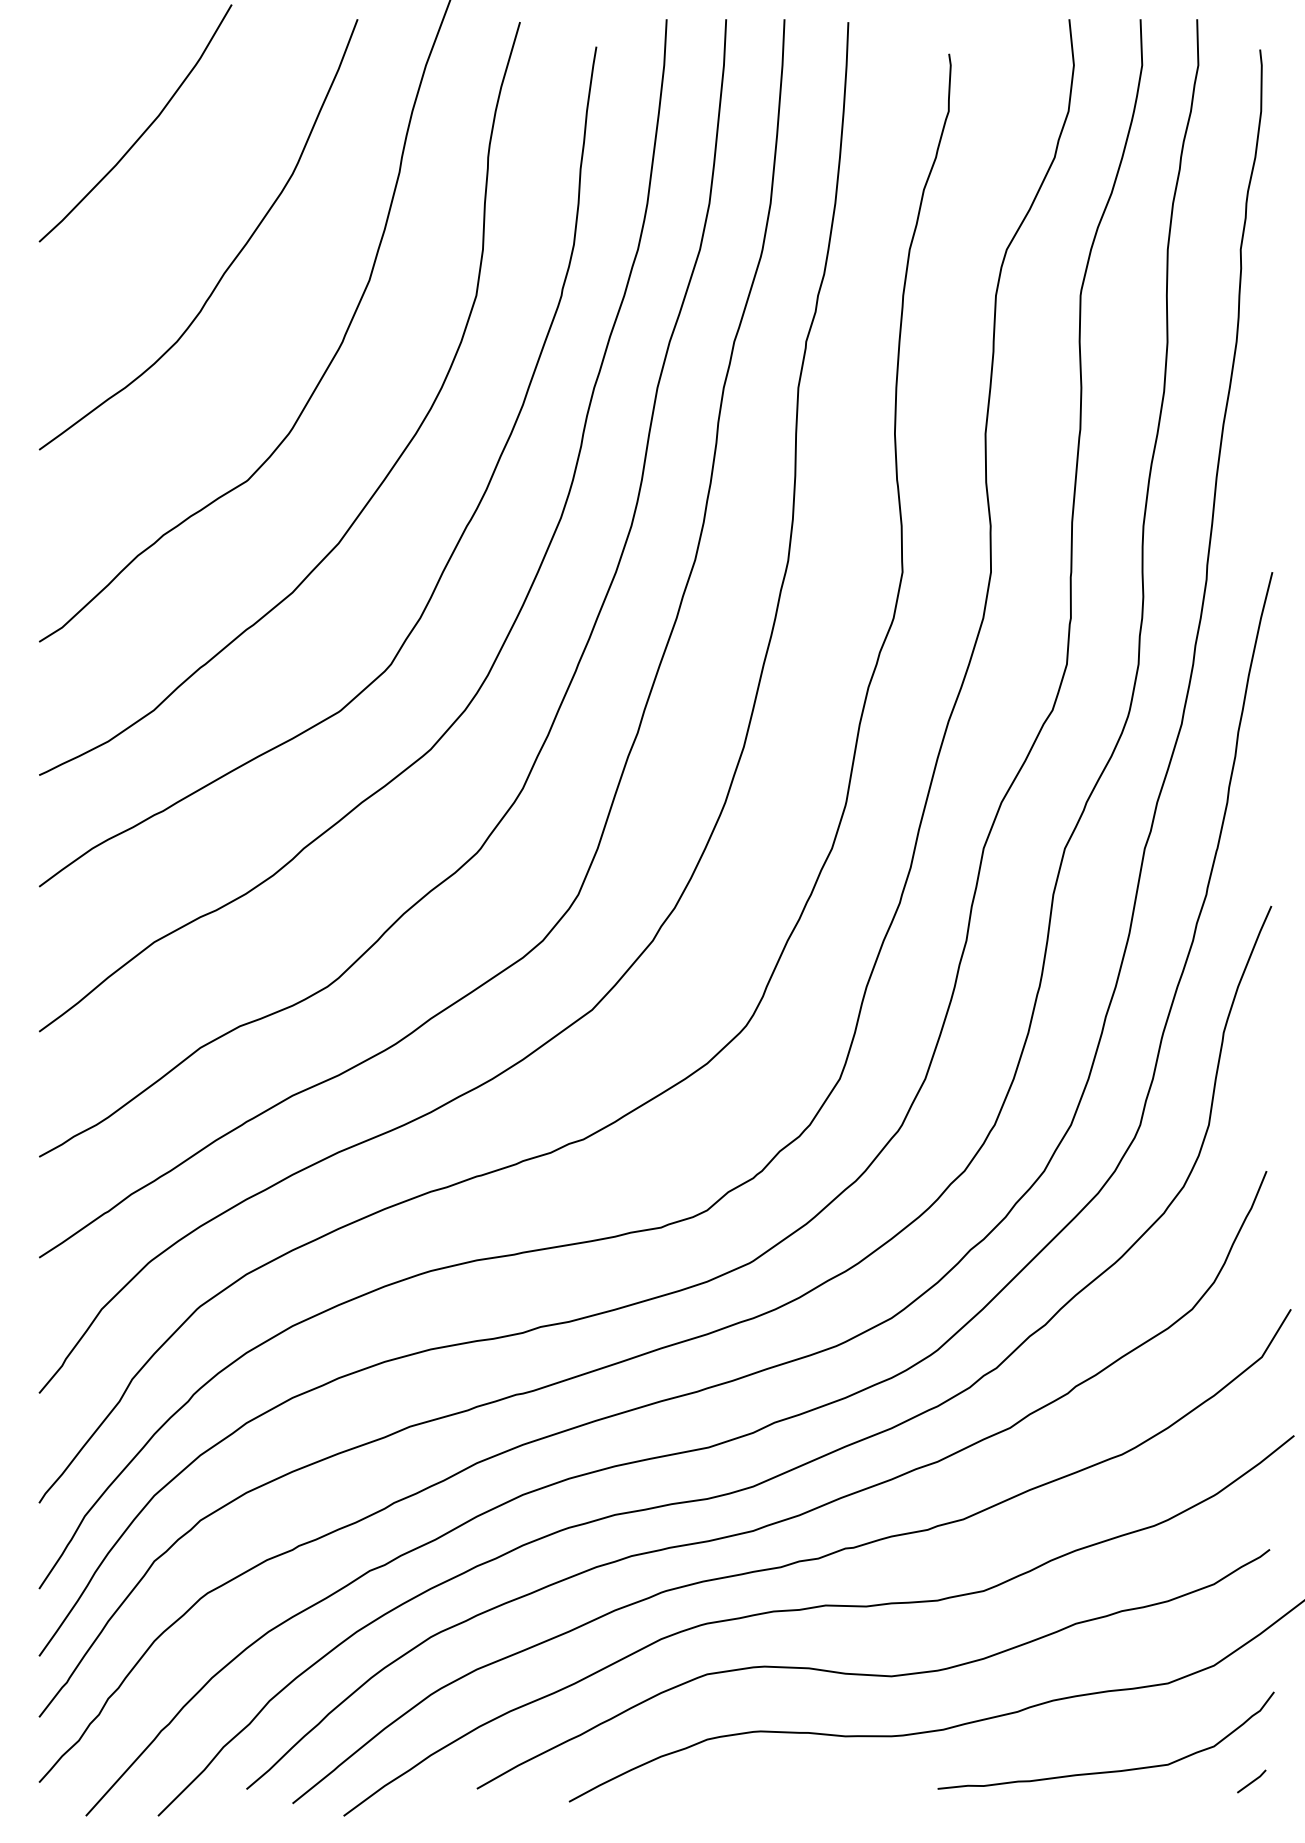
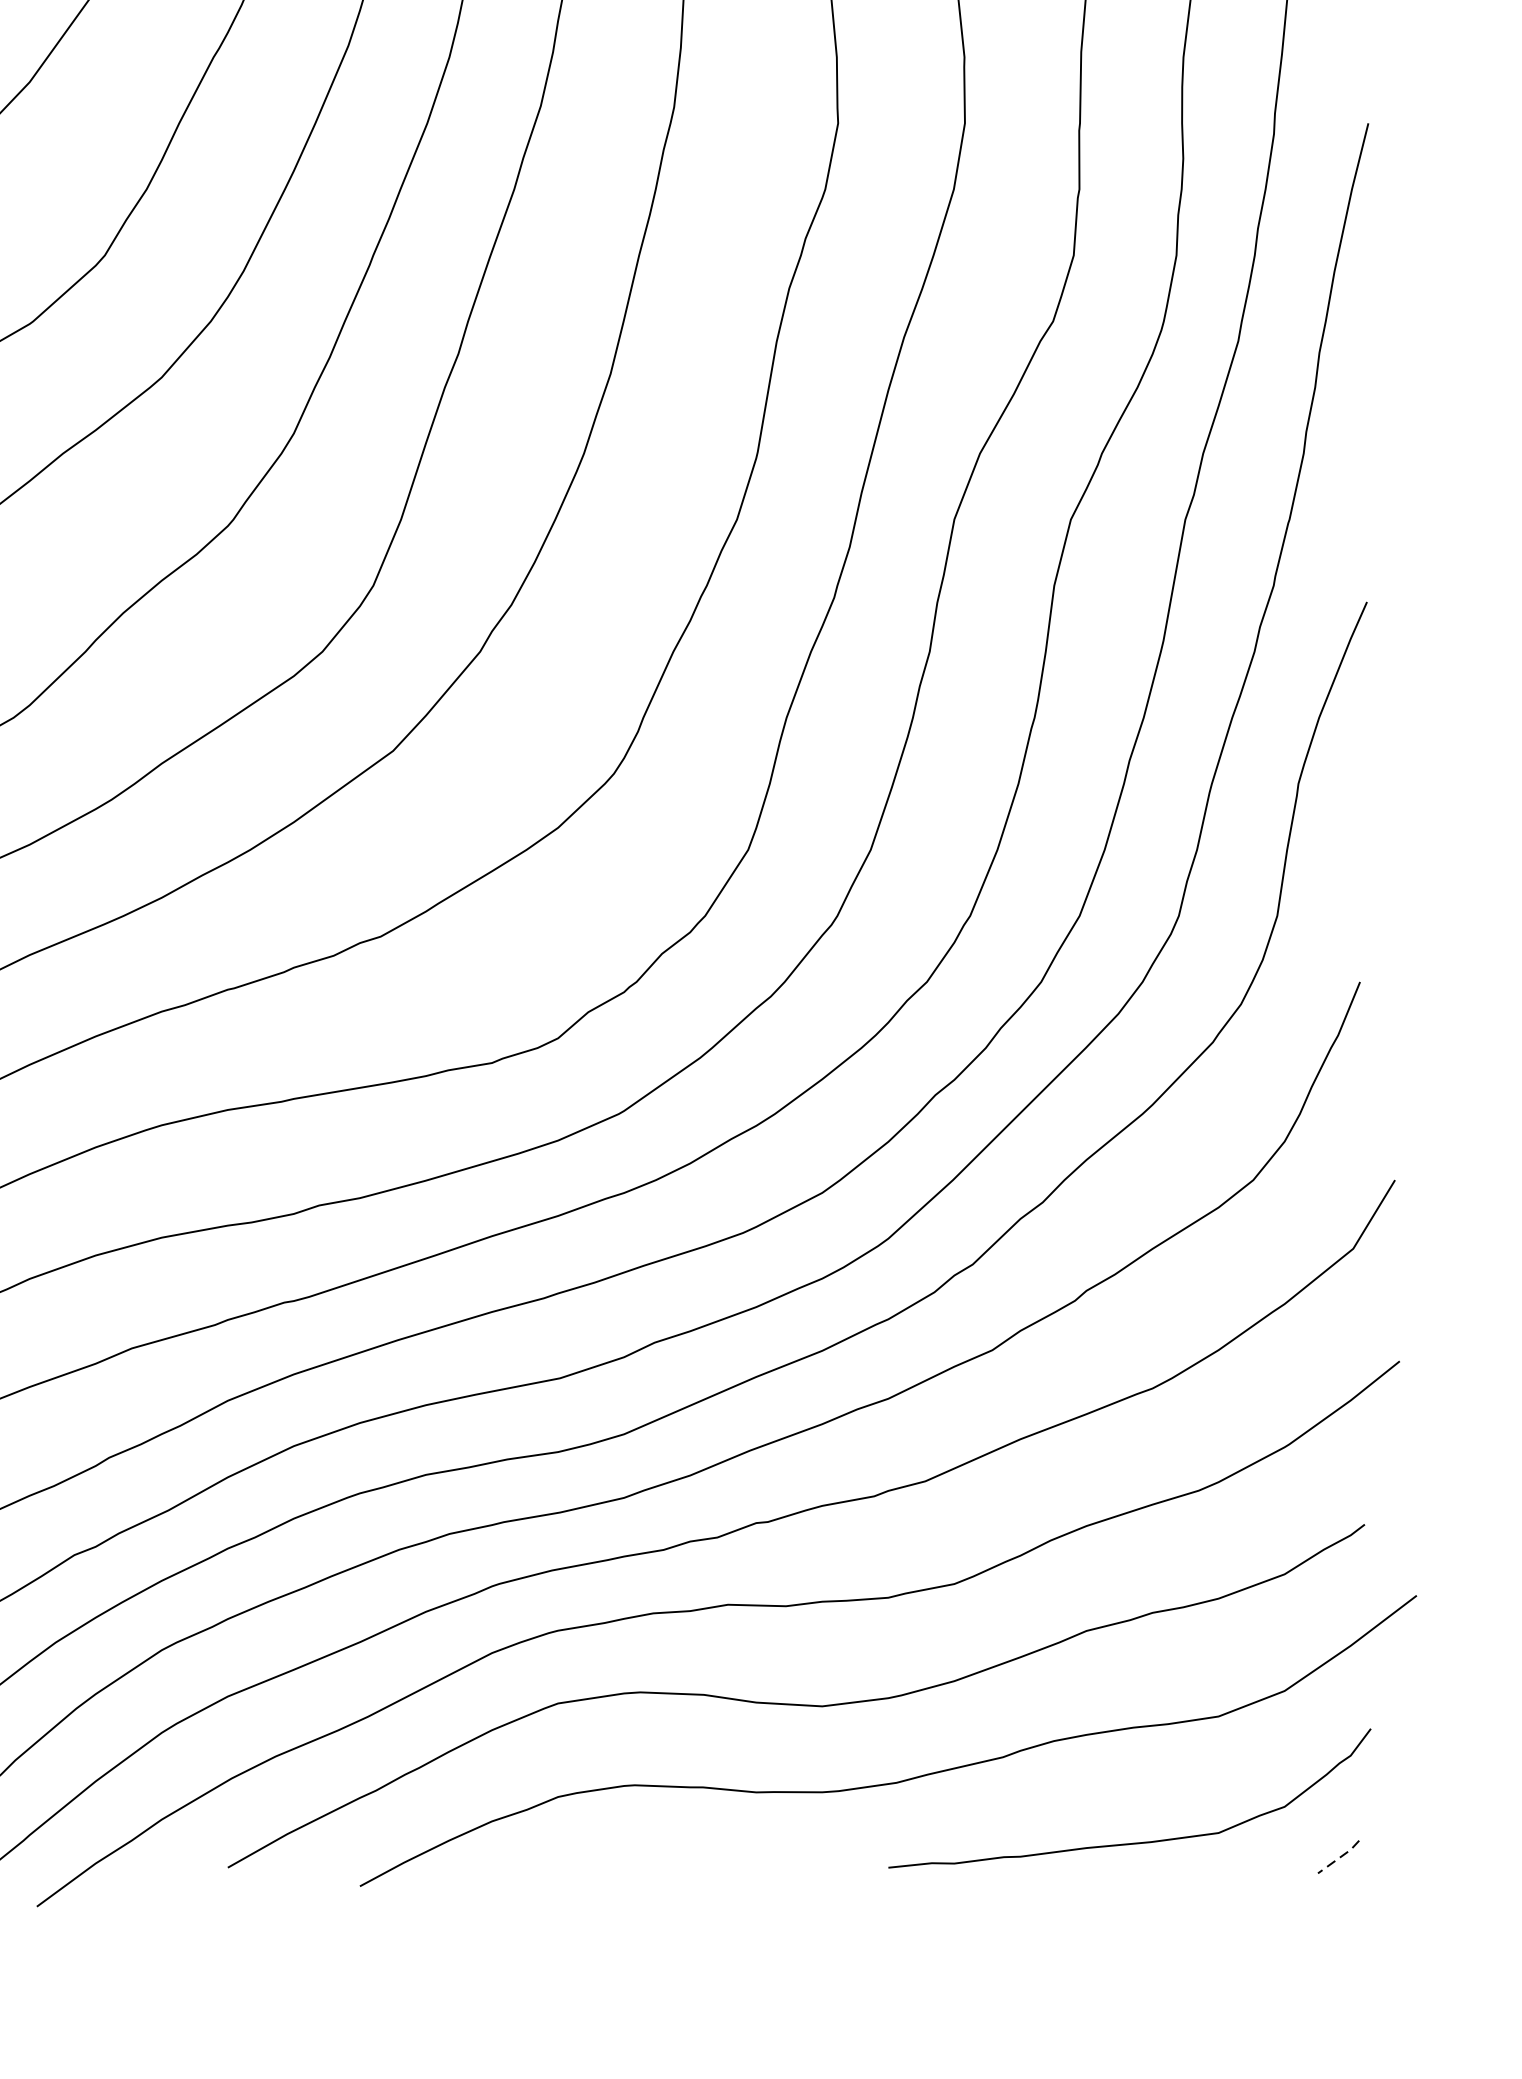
line: (1252, 1782) -> (1339, 1858), solid -> dashed

